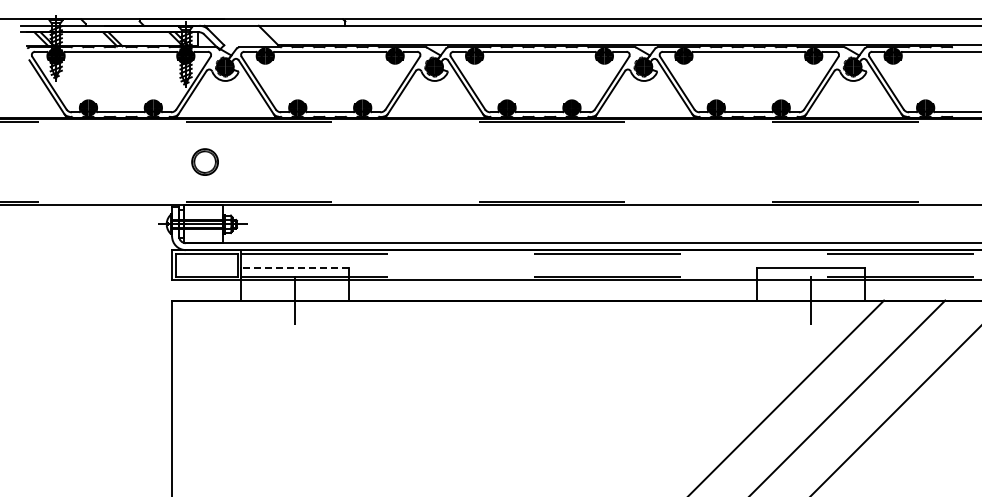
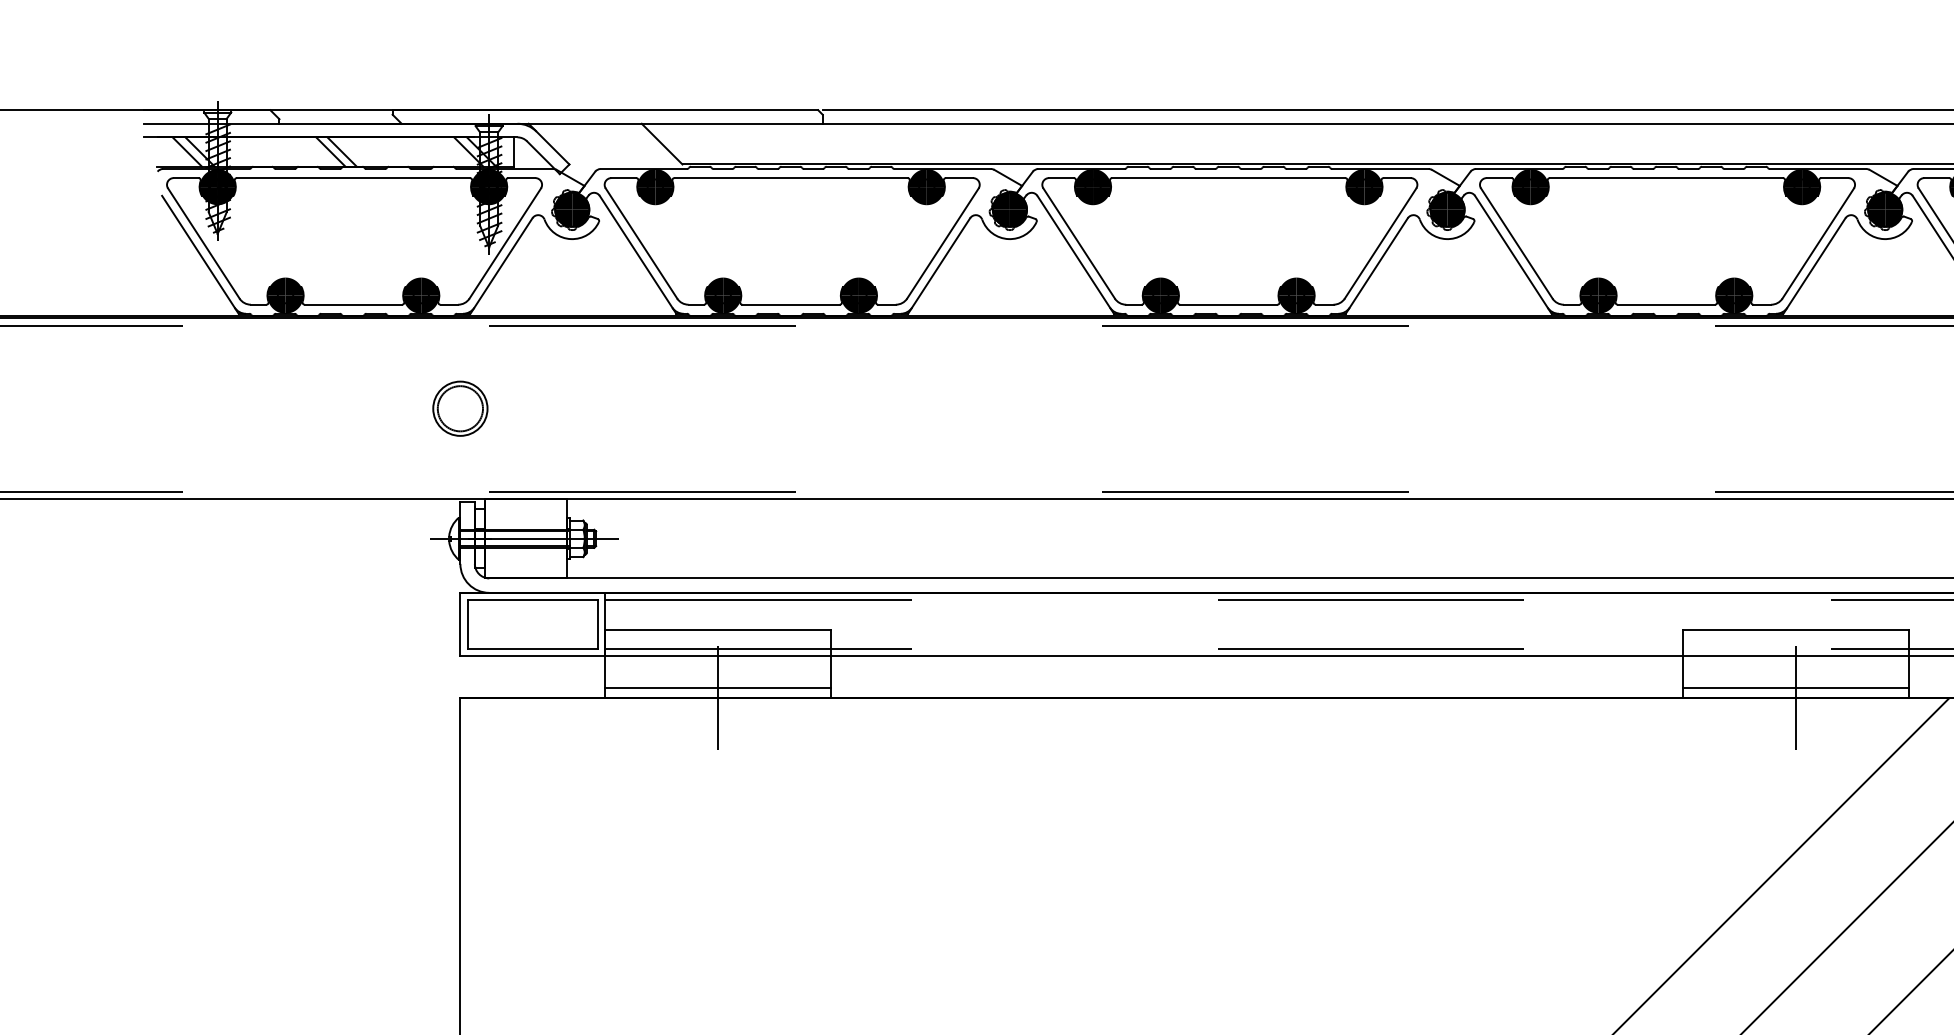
part: (204, 161) -> (459, 407), moved
line: (294, 268) -> (716, 631), dashed -> solid
line: (295, 295) -> (718, 687), added
line: (810, 295) -> (1795, 687), added

